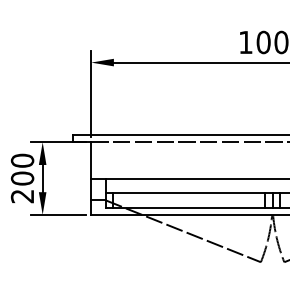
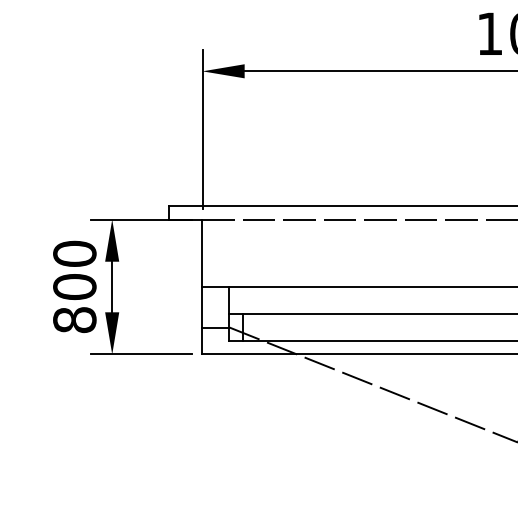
text: (22, 196) -> (74, 320), 200 -> 800

